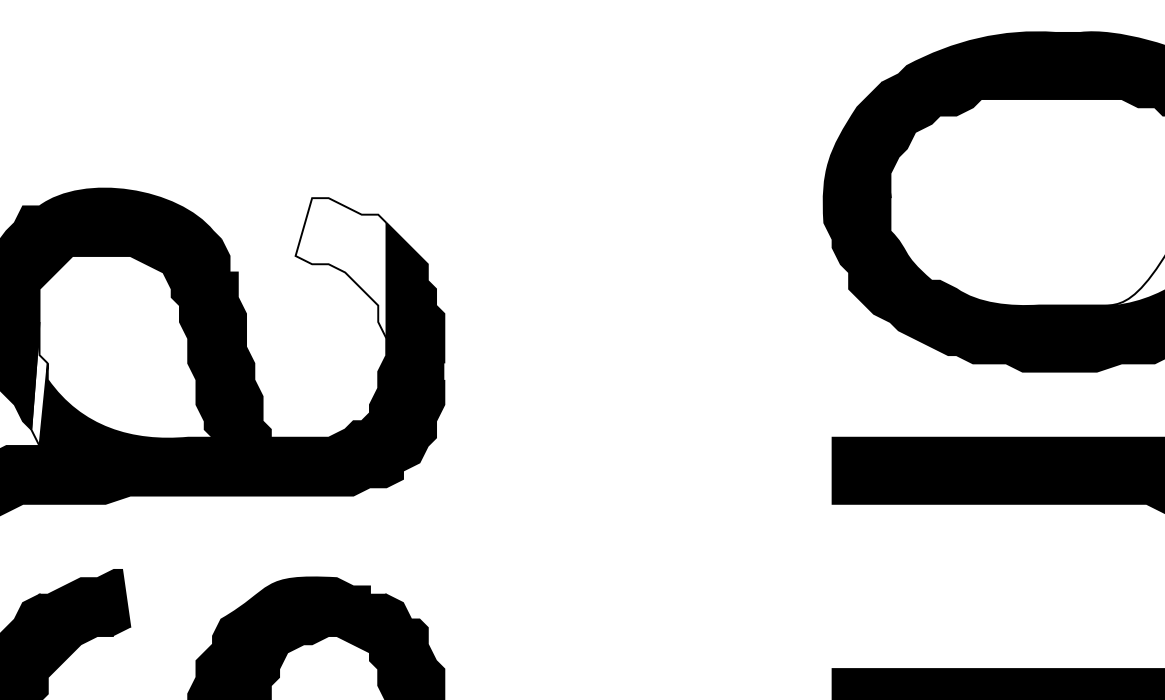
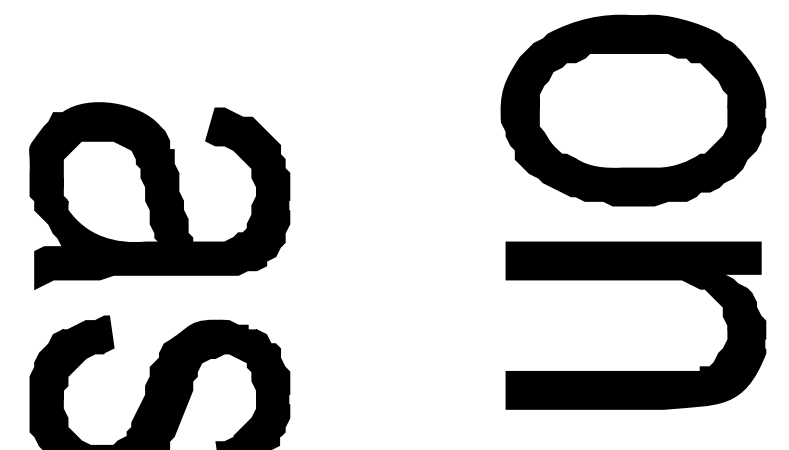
fill: (340, 276) -> (231, 152), added
fill: (38, 384) -> (62, 212), added

